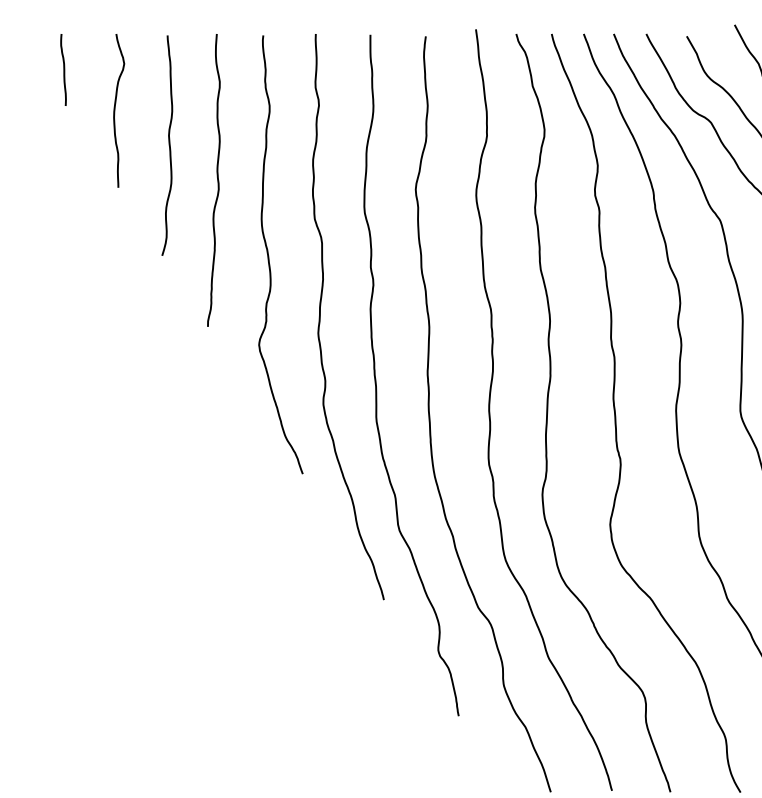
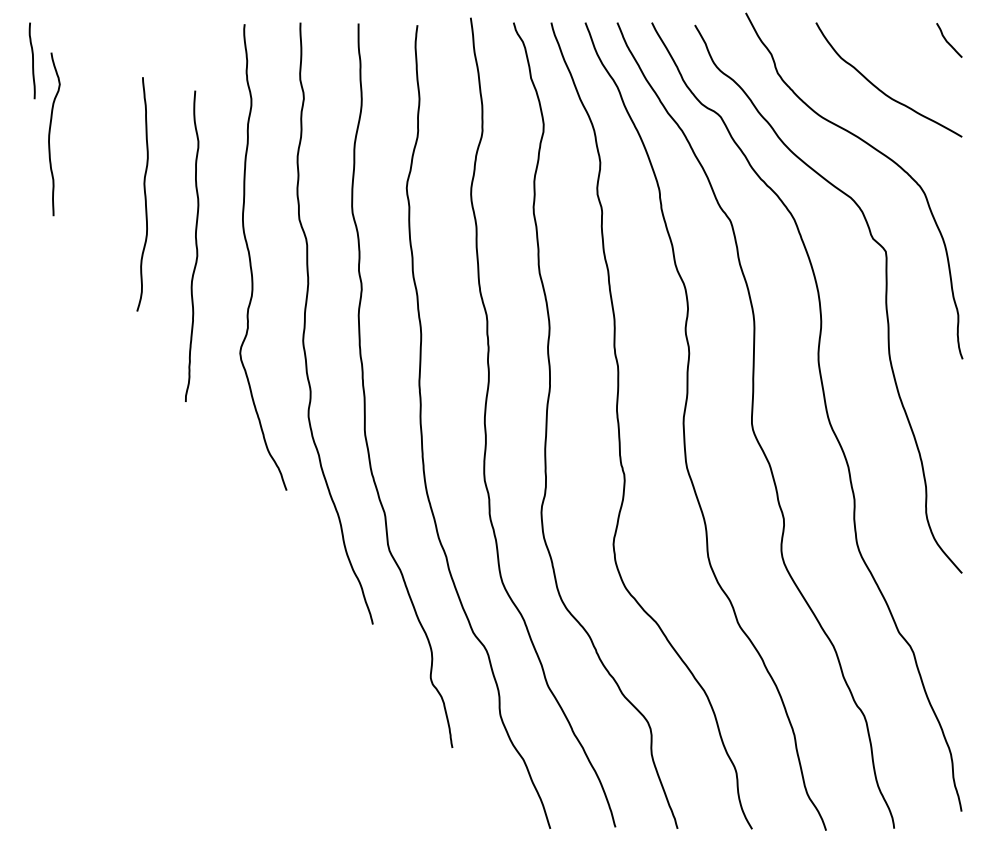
curve: (115, 110) -> (50, 134), moved
curve: (169, 145) -> (144, 194), moved
curve: (217, 179) -> (195, 245), moved

